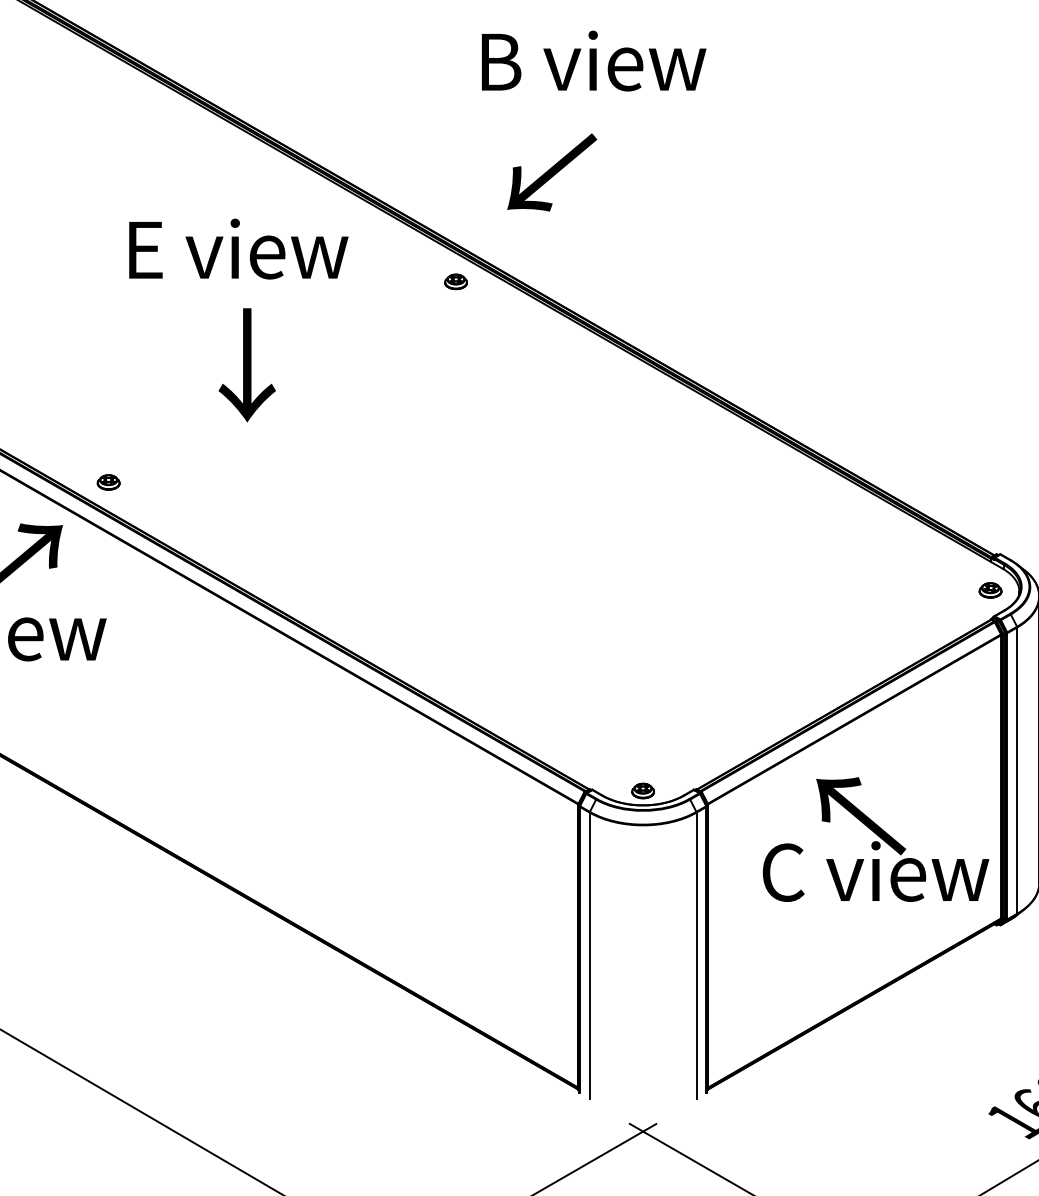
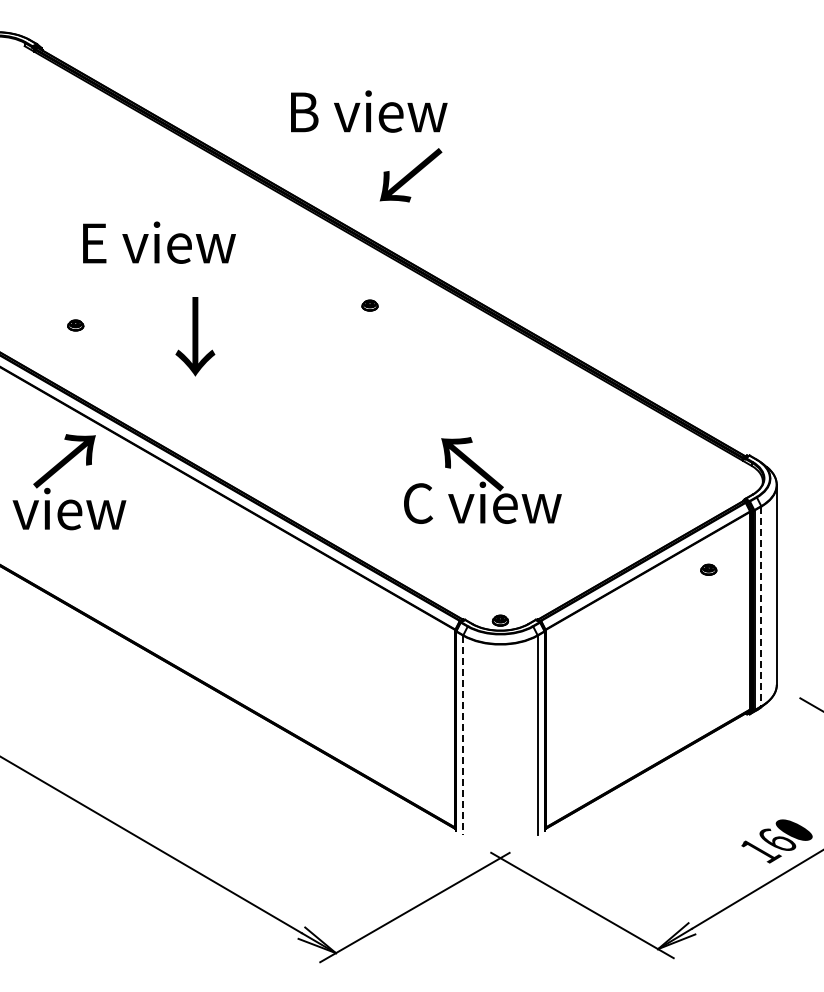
text: (594, 60) -> (369, 111), moved
text: (551, 172) -> (410, 175), moved
text: (238, 248) -> (159, 242), moved
part: (455, 281) -> (369, 305), moved
text: (247, 364) -> (195, 336), moved
part: (108, 482) -> (75, 325), moved
part: (990, 590) -> (708, 569), moved
line: (1017, 770) -> (761, 606), solid -> dashed
text: (875, 839) -> (482, 480), moved
line: (590, 955) -> (463, 735), solid -> dashed

